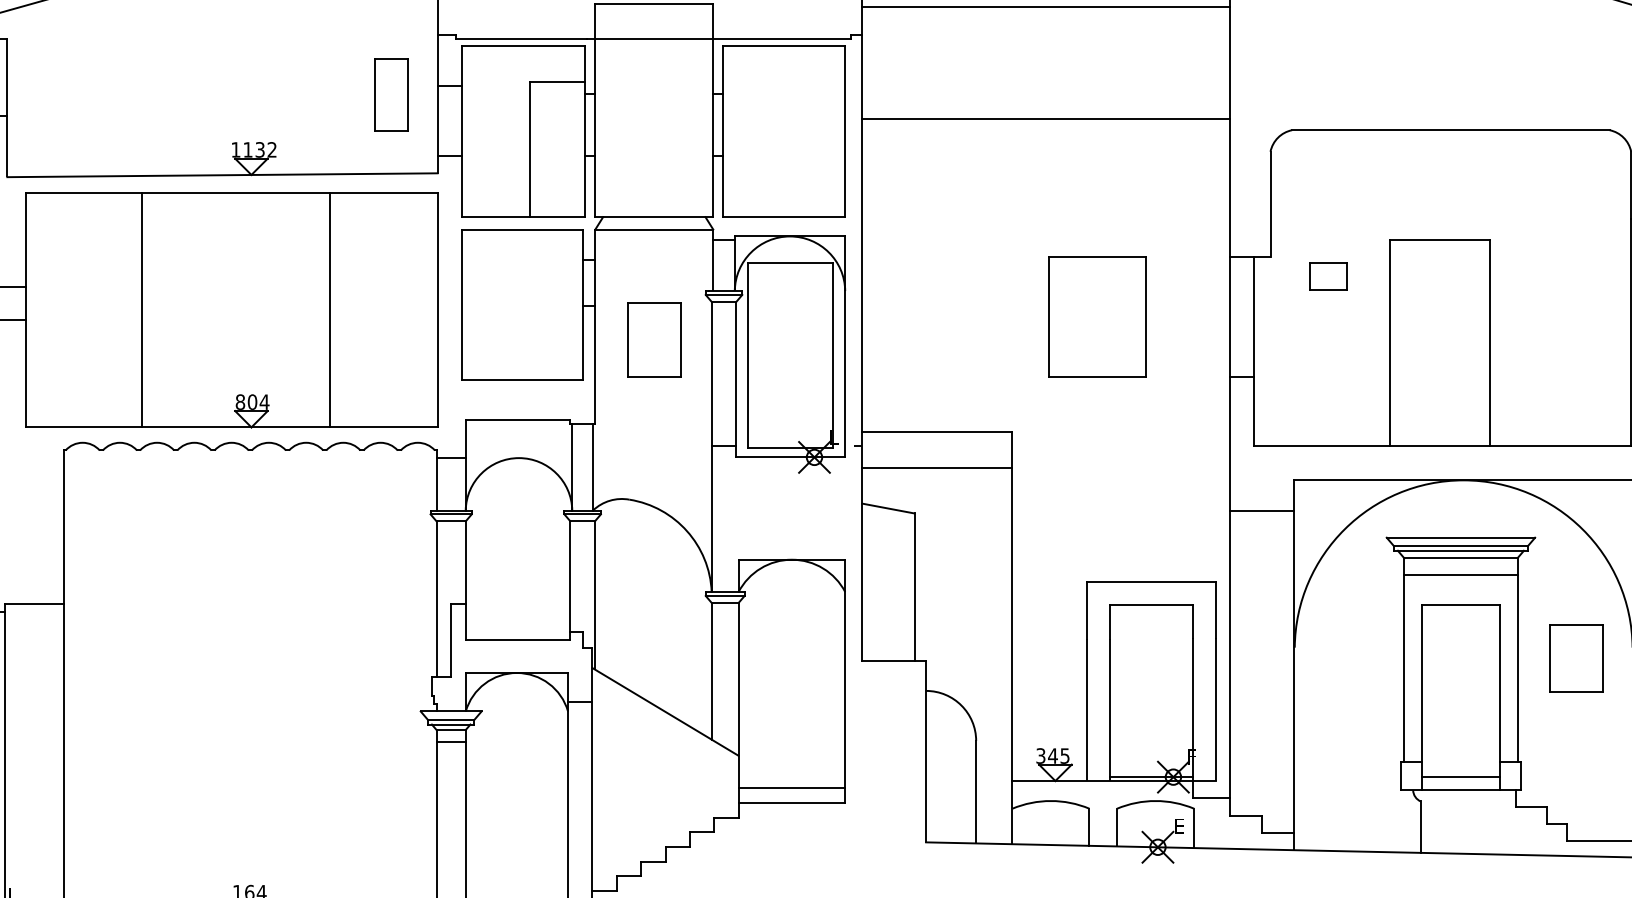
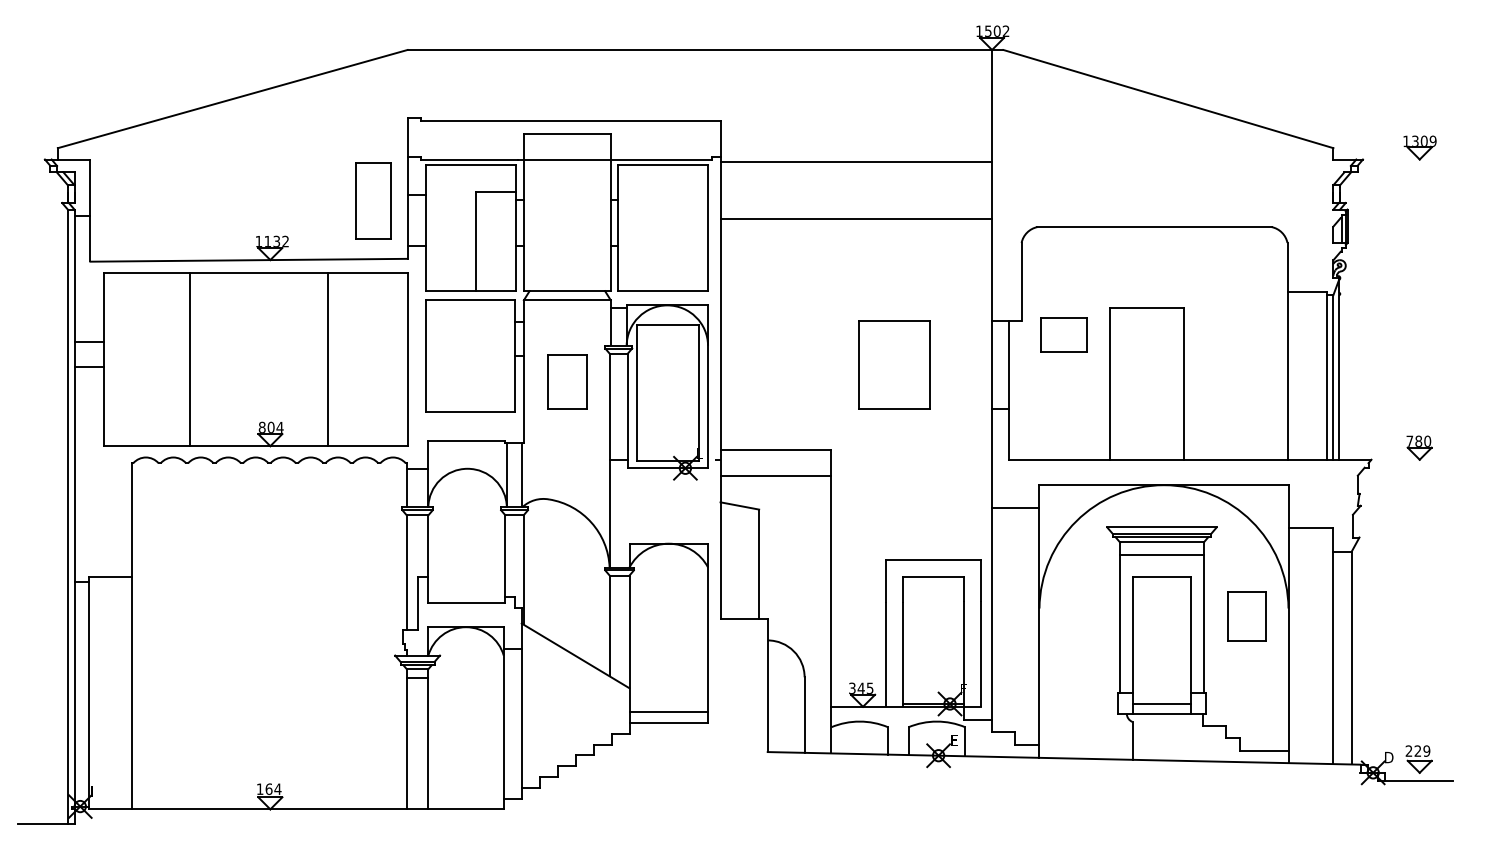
line: (1046, 5) -> (856, 161), moved
part: (391, 94) -> (373, 200), size x1.43
part: (1327, 275) -> (1063, 334), size x1.67

